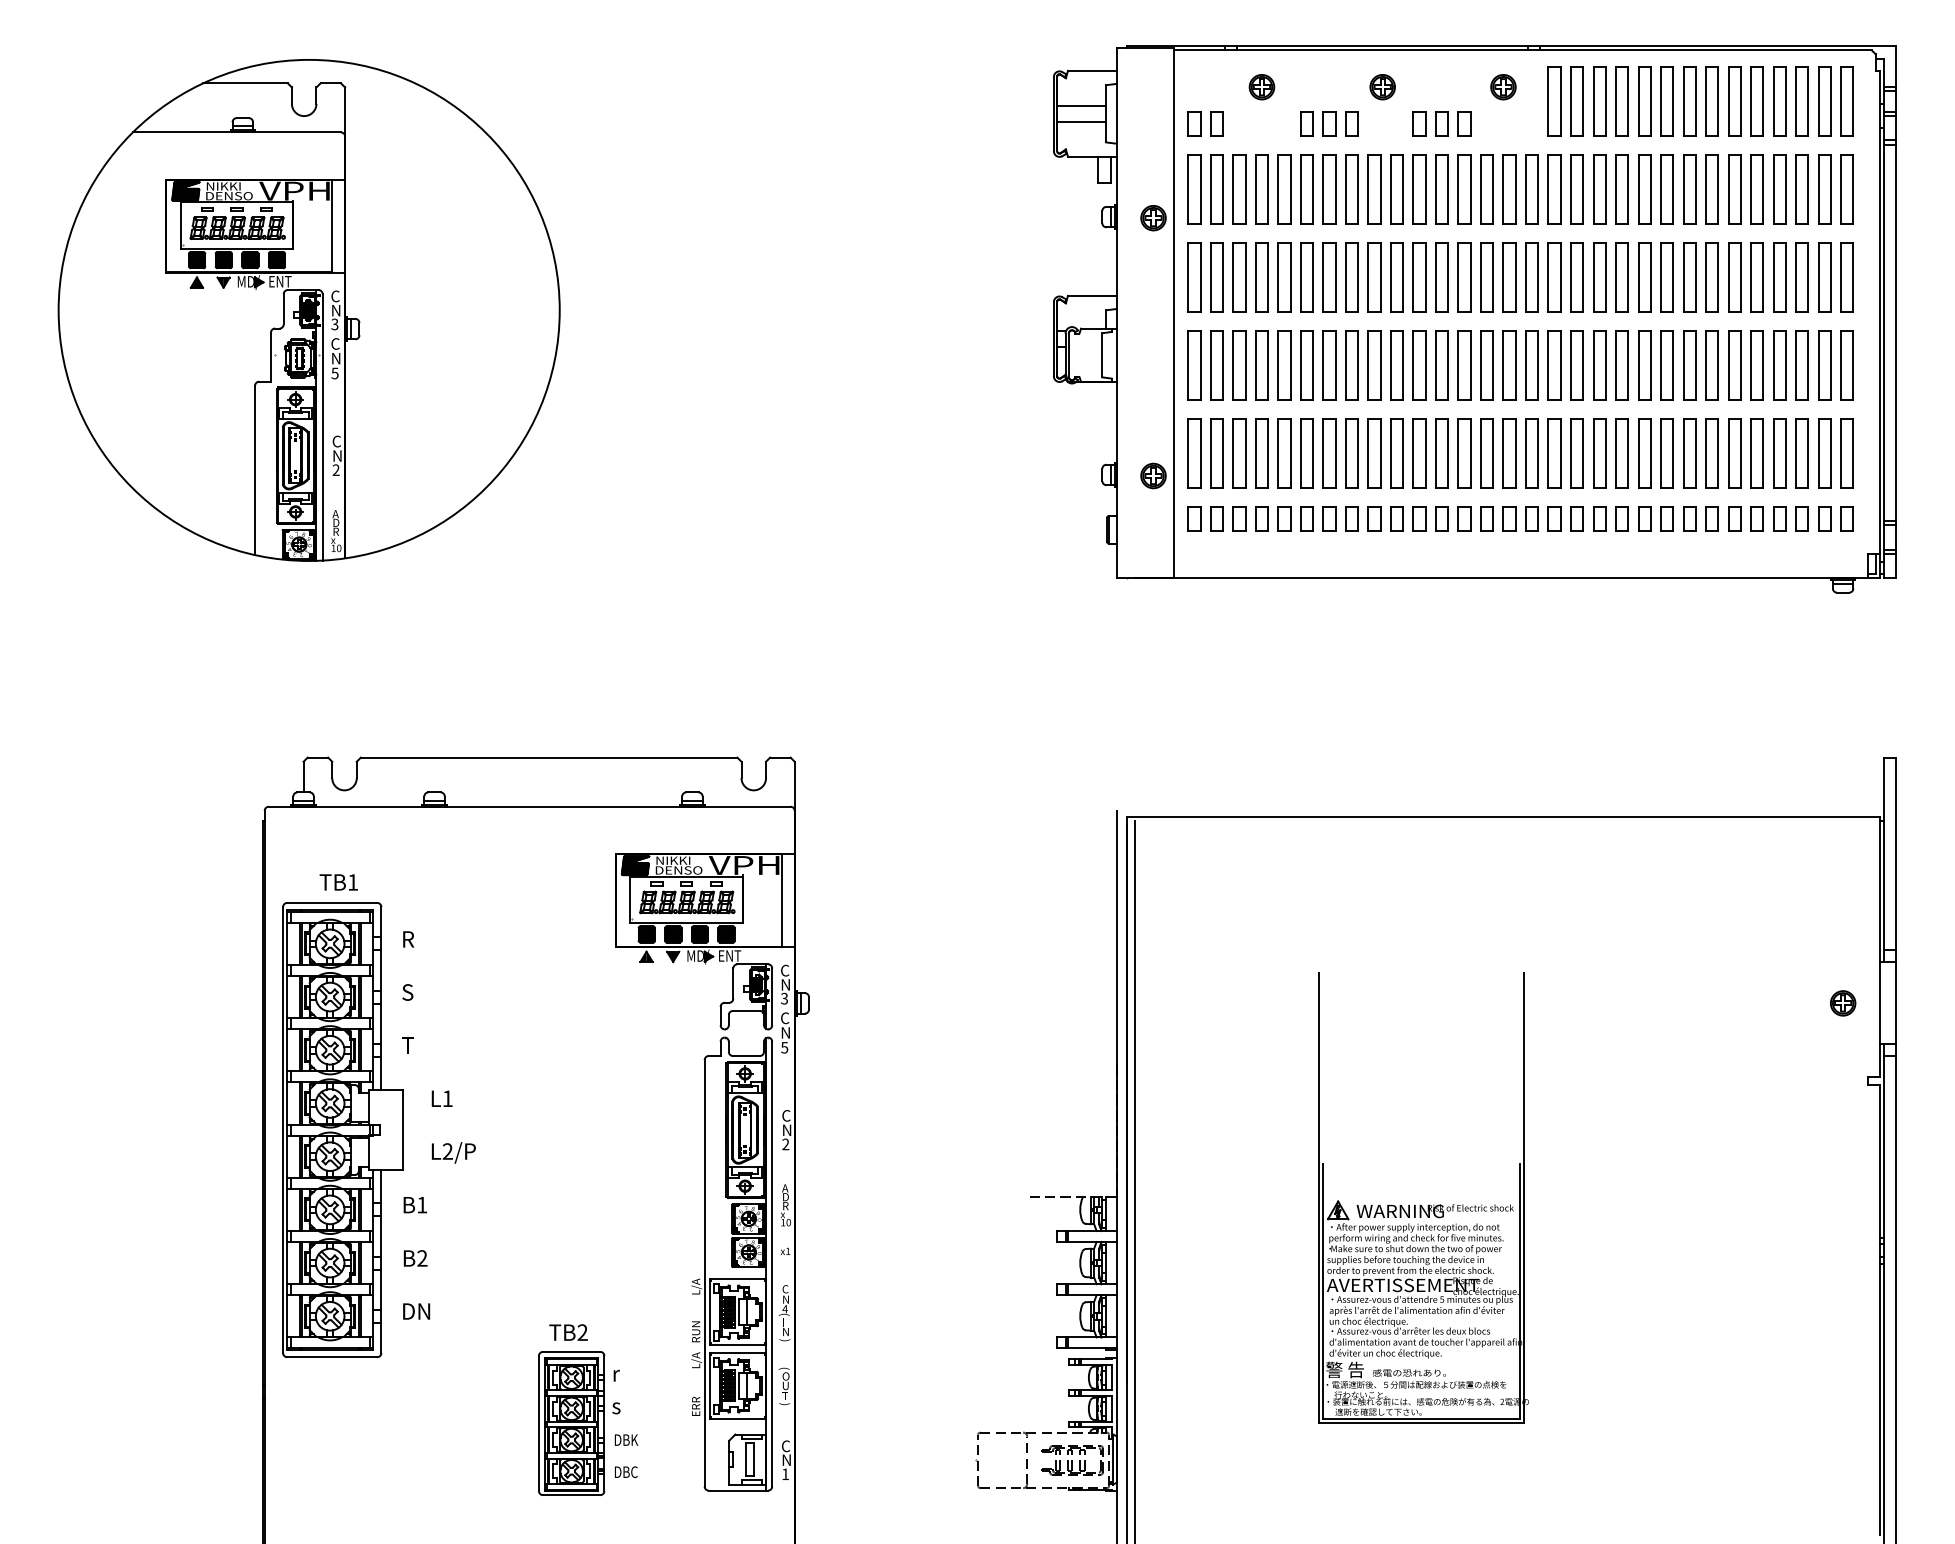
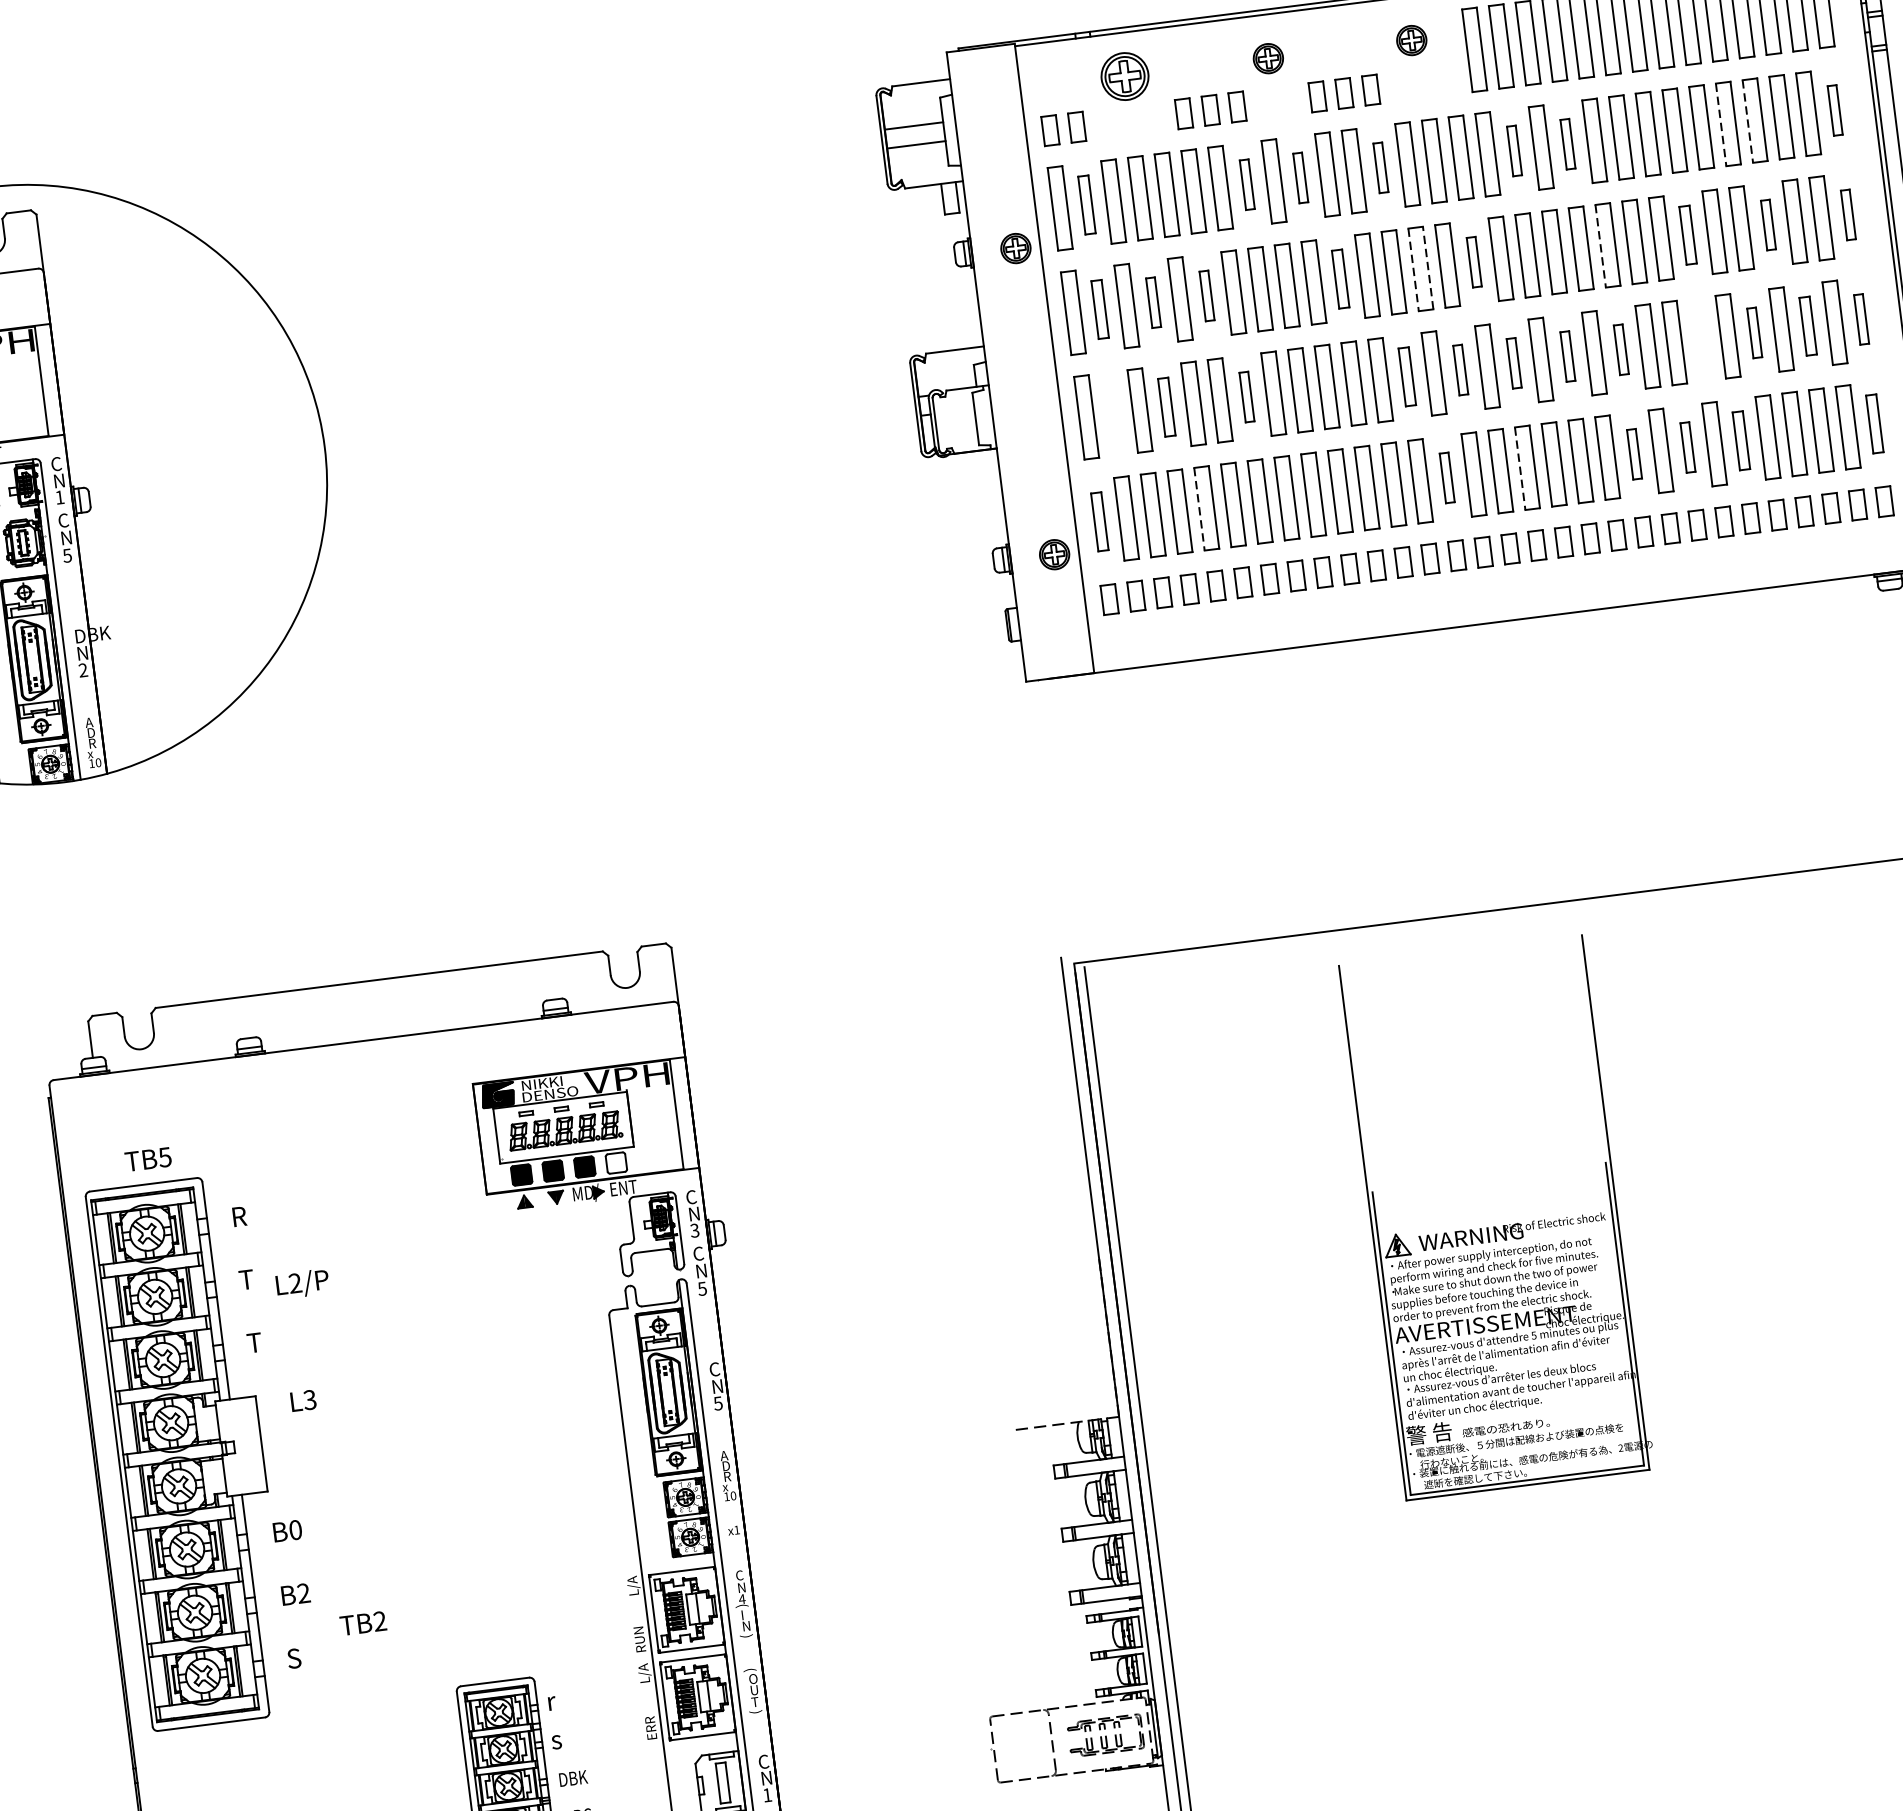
part: (1261, 87) -> (1124, 77), size x1.6
part: (1216, 189) -> (1086, 205), size x0.7
part: (1351, 189) -> (1246, 184), size x0.6
part: (1396, 189) -> (1300, 178), size x0.6
part: (1464, 189) -> (1380, 167), size x0.6
part: (1576, 189) -> (1513, 151), size x0.6
part: (1621, 189) -> (1567, 144), size x0.6
line: (1751, 189) -> (1721, 124), solid -> dashed
line: (1773, 189) -> (1747, 121), solid -> dashed
part: (1846, 189) -> (1834, 110), size x0.6
part: (1216, 277) -> (1099, 309), size x0.7
part: (1261, 277) -> (1153, 302), size x0.6
part: (1306, 277) -> (1206, 296), size x0.6
part: (1419, 277) -> (1340, 279), size x0.7
line: (1480, 277) -> (1413, 269), solid -> dashed
line: (1493, 277) -> (1428, 267), solid -> dashed
part: (1531, 277) -> (1473, 262), size x0.6
line: (1638, 277) -> (1600, 246), solid -> dashed
part: (1711, 277) -> (1687, 235), size x0.7
part: (1779, 277) -> (1768, 225), size x0.6
part: (1846, 277) -> (1847, 215), size x0.6
text: (334, 324) -> (59, 497), 3 -> 1
part: (1216, 365) -> (1112, 414), removed
part: (1261, 365) -> (1166, 407), size x0.7
part: (1329, 365) -> (1246, 397), size x0.6
part: (1464, 365) -> (1407, 376), size x0.7
part: (1509, 365) -> (1460, 370), size x0.6
part: (1554, 365) -> (1514, 363), size x0.6
part: (1599, 365) -> (1567, 356), size x0.6
part: (1644, 365) -> (1621, 349), size x0.6
part: (1711, 365) -> (1700, 339), removed
part: (1756, 365) -> (1753, 333), size x0.6
part: (1801, 365) -> (1807, 326), size x0.7
part: (1846, 365) -> (1860, 319), size x0.6
text: (347, 441) -> (92, 634), C -> DBK
part: (1194, 453) -> (1099, 521), size x0.7
line: (1278, 453) -> (1199, 509), solid -> dashed
part: (1486, 453) -> (1446, 478), size x0.6
line: (1548, 453) -> (1520, 468), solid -> dashed
part: (1644, 453) -> (1634, 454), size x0.6
part: (1689, 453) -> (1687, 447), size x0.6
part: (1734, 453) -> (1741, 440), size x0.7
part: (1846, 453) -> (1874, 424), size x0.7
text: (352, 882) -> (164, 1157), TB1 -> TB5
hatch: (726, 934) -> (616, 1163), removed
text: (407, 992) -> (246, 1279), S -> T
text: (447, 1098) -> (309, 1399), L1 -> L3
text: (785, 1144) -> (717, 1403), 2 -> 5
text: (453, 1152) -> (302, 1283), moved
text: (422, 1204) -> (295, 1529), B1 -> B0
part: (1421, 1205) -> (1495, 1227), moved
text: (416, 1311) -> (304, 1657), DN -> S
text: (568, 1332) -> (363, 1623), moved

